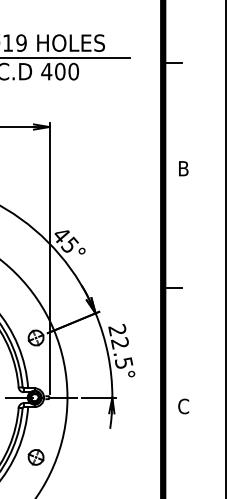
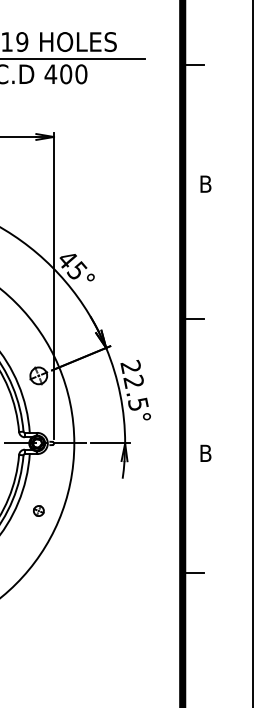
text: (183, 406) -> (205, 453), C -> B
part: (35, 456) -> (38, 510), size x0.6

